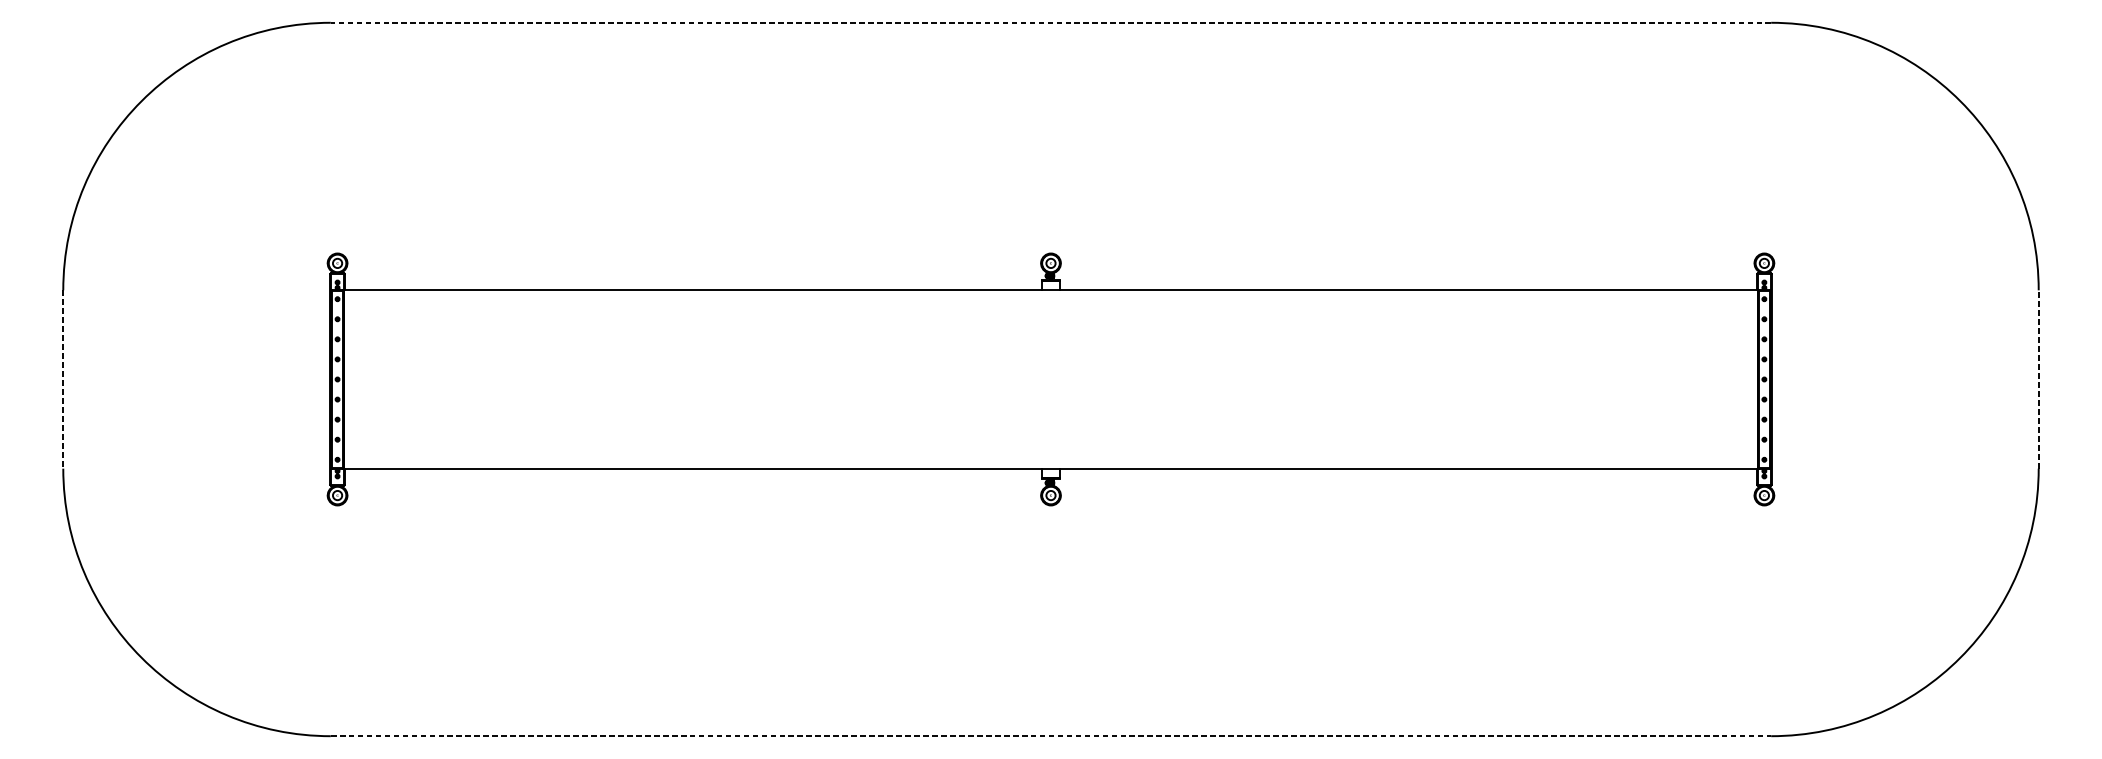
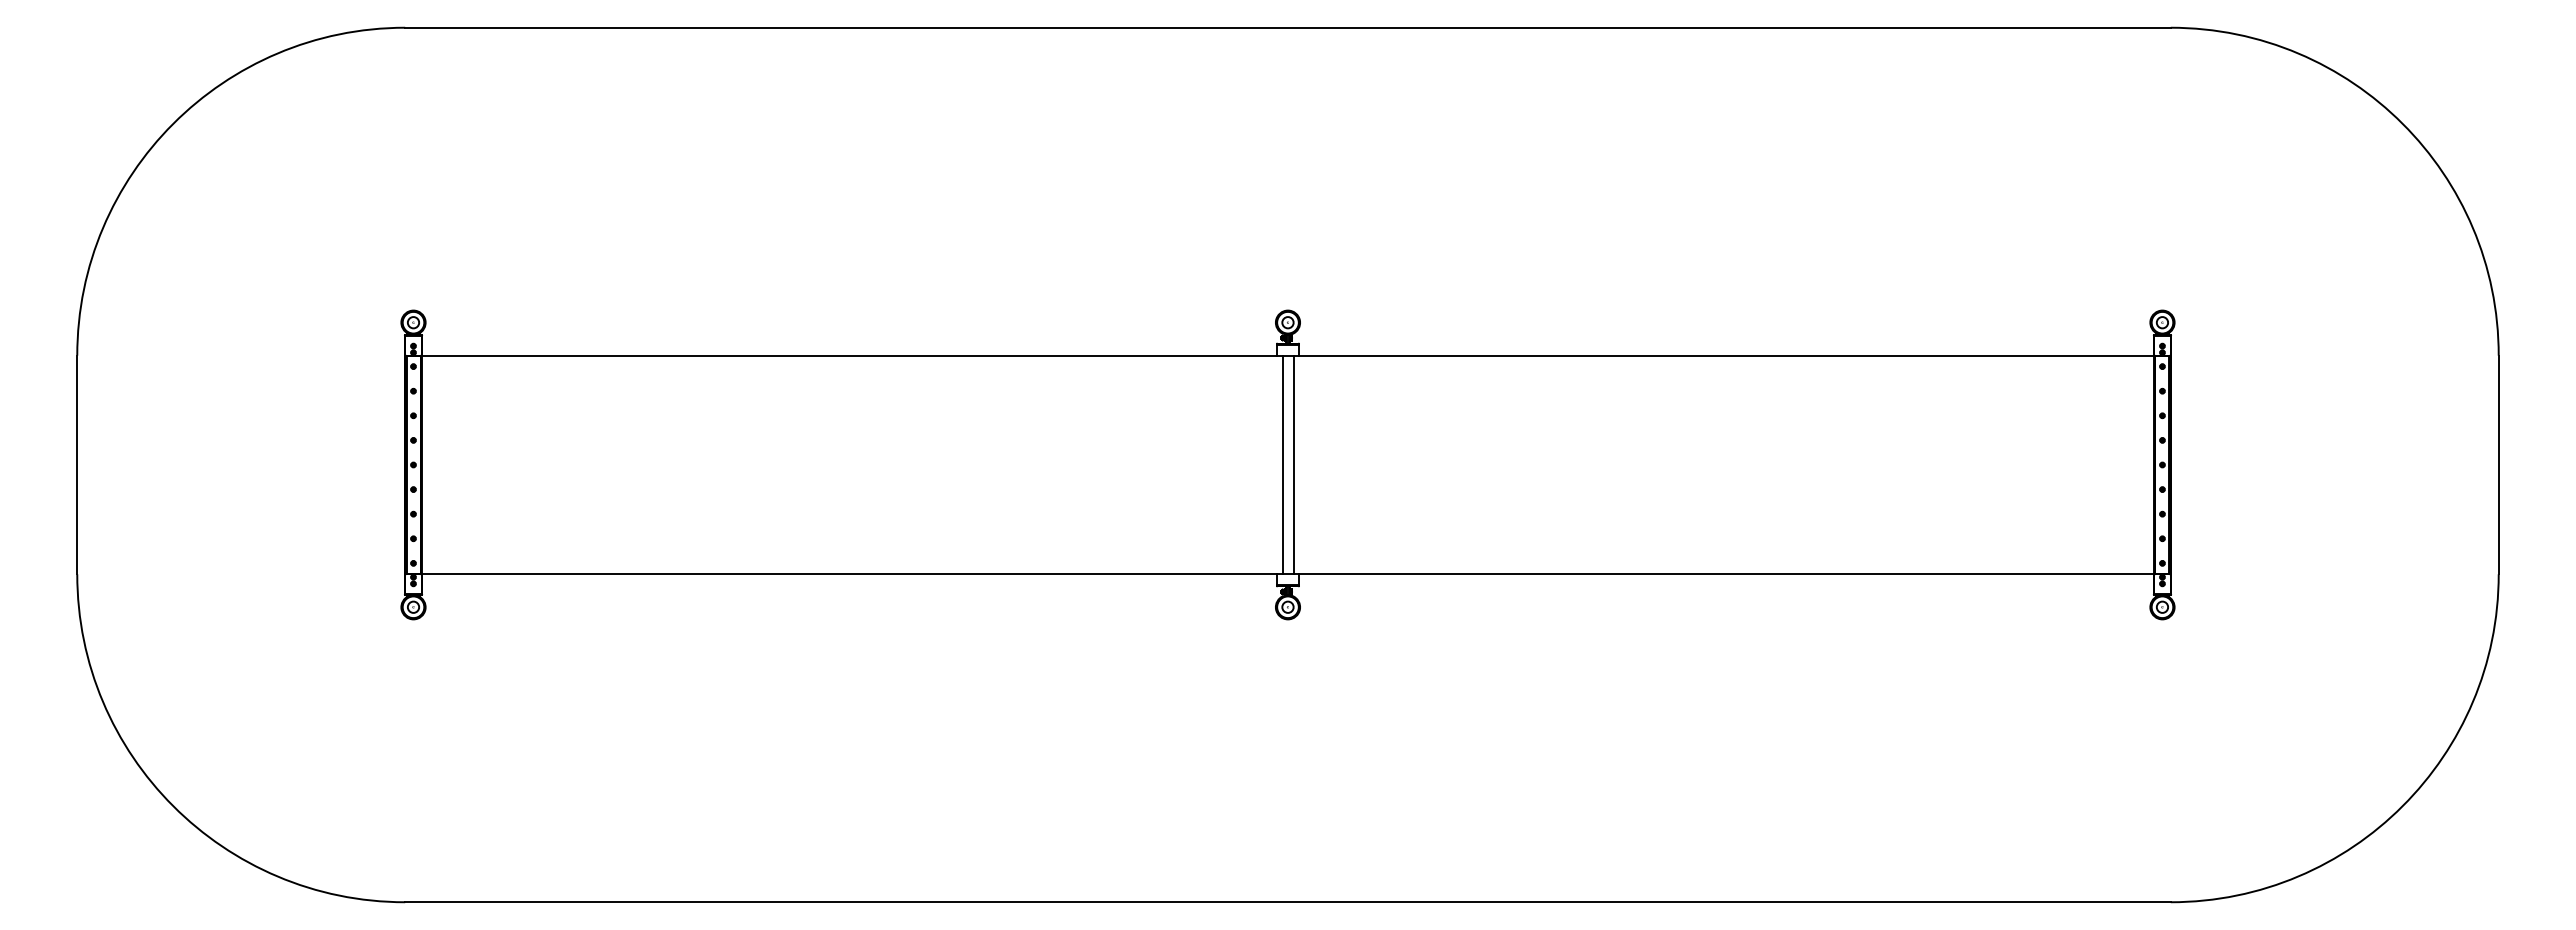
line: (1050, 22) -> (1287, 27), dashed -> solid
line: (63, 379) -> (77, 465), dashed -> solid
line: (1047, 379) -> (1283, 464), added
line: (1055, 379) -> (1293, 464), added
line: (2038, 379) -> (2498, 464), dashed -> solid
line: (1050, 736) -> (1287, 902), dashed -> solid

